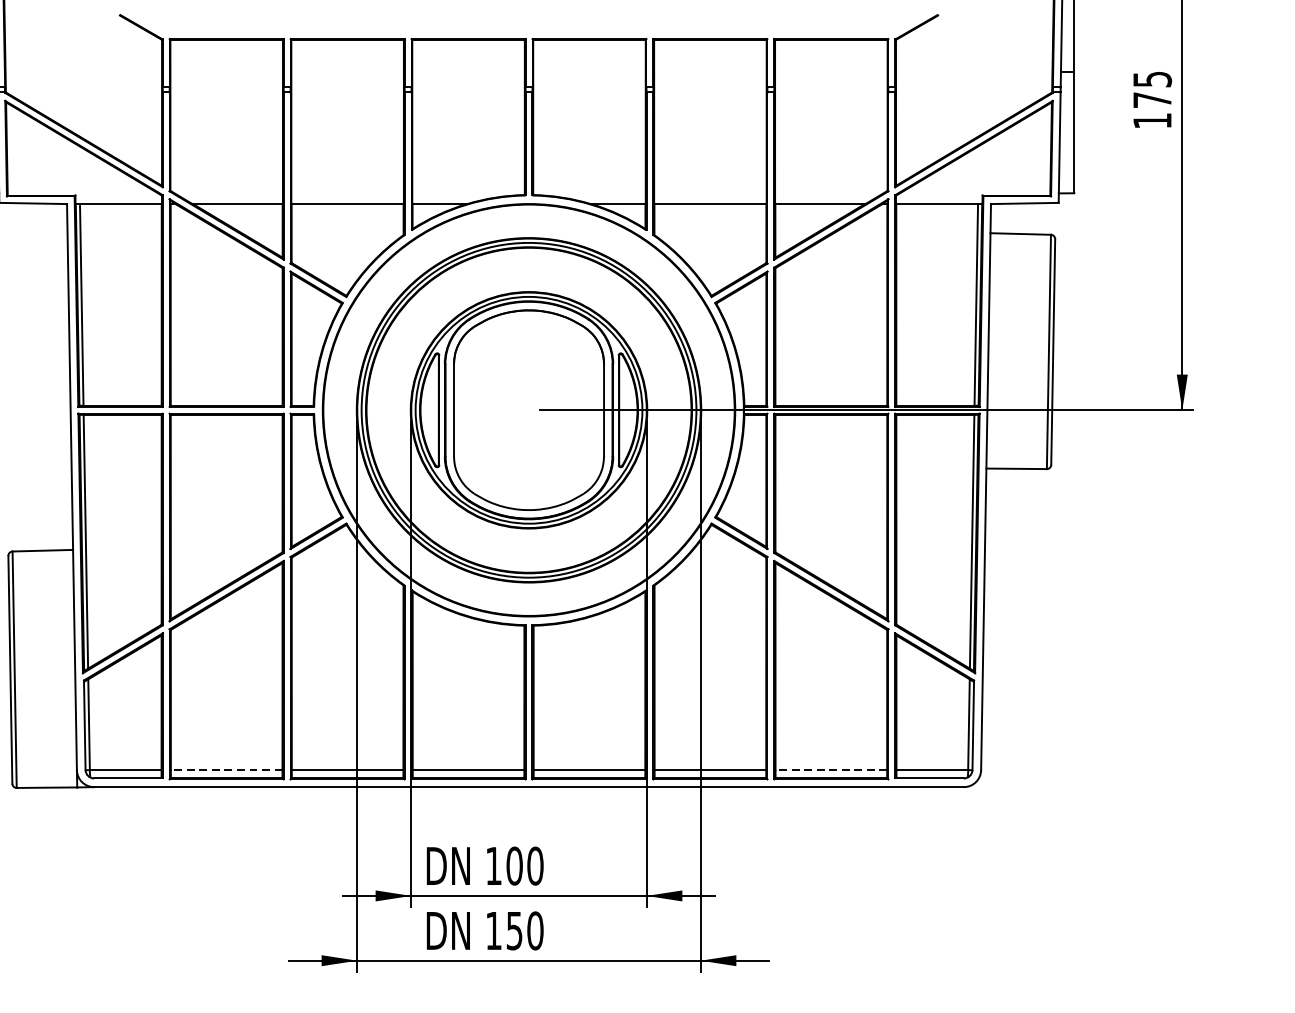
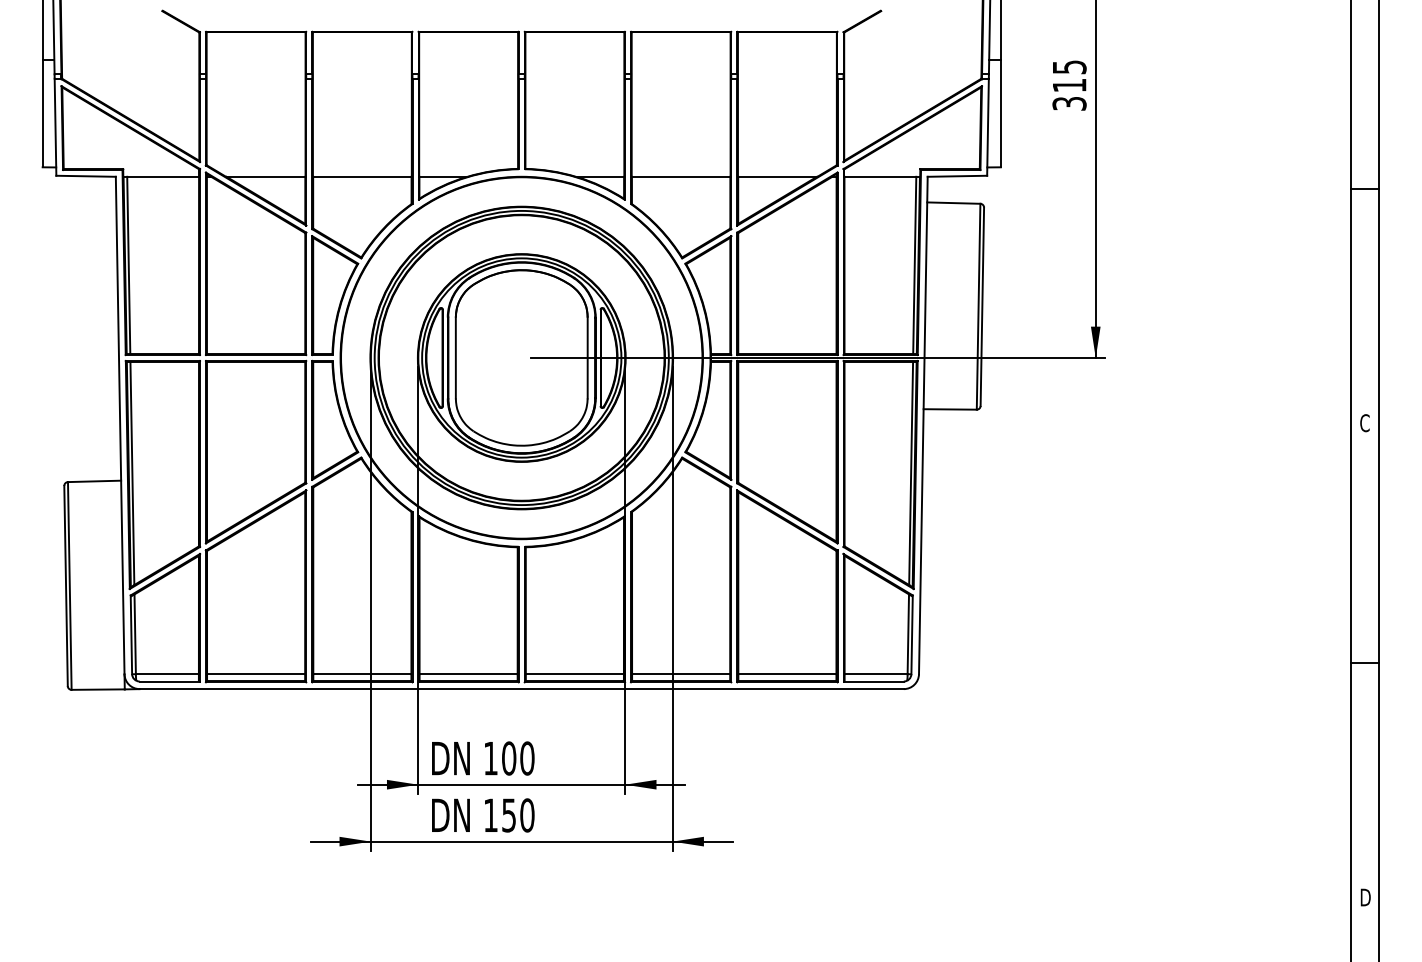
text: (1152, 110) -> (1069, 94), 175 -> 315
line: (225, 770) -> (255, 674), dashed -> solid
line: (830, 770) -> (786, 674), dashed -> solid

